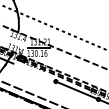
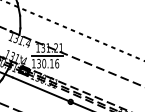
line: (34, 72) -> (41, 89), added

